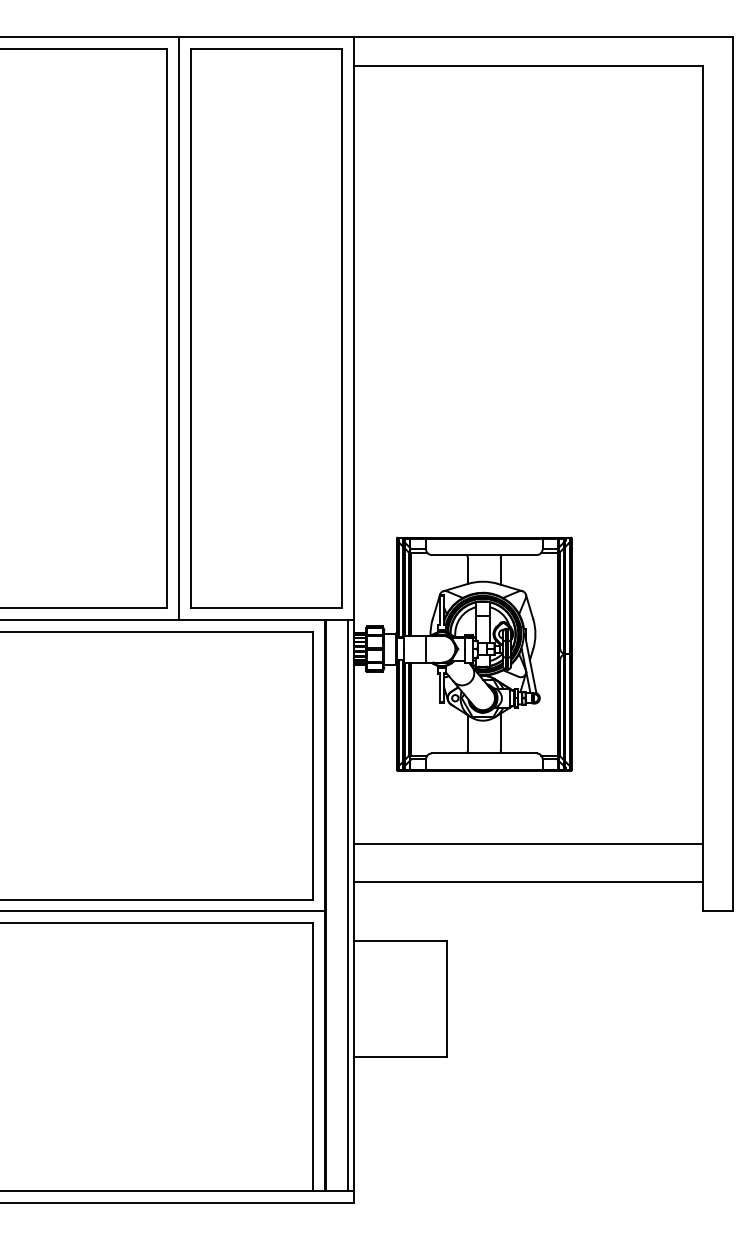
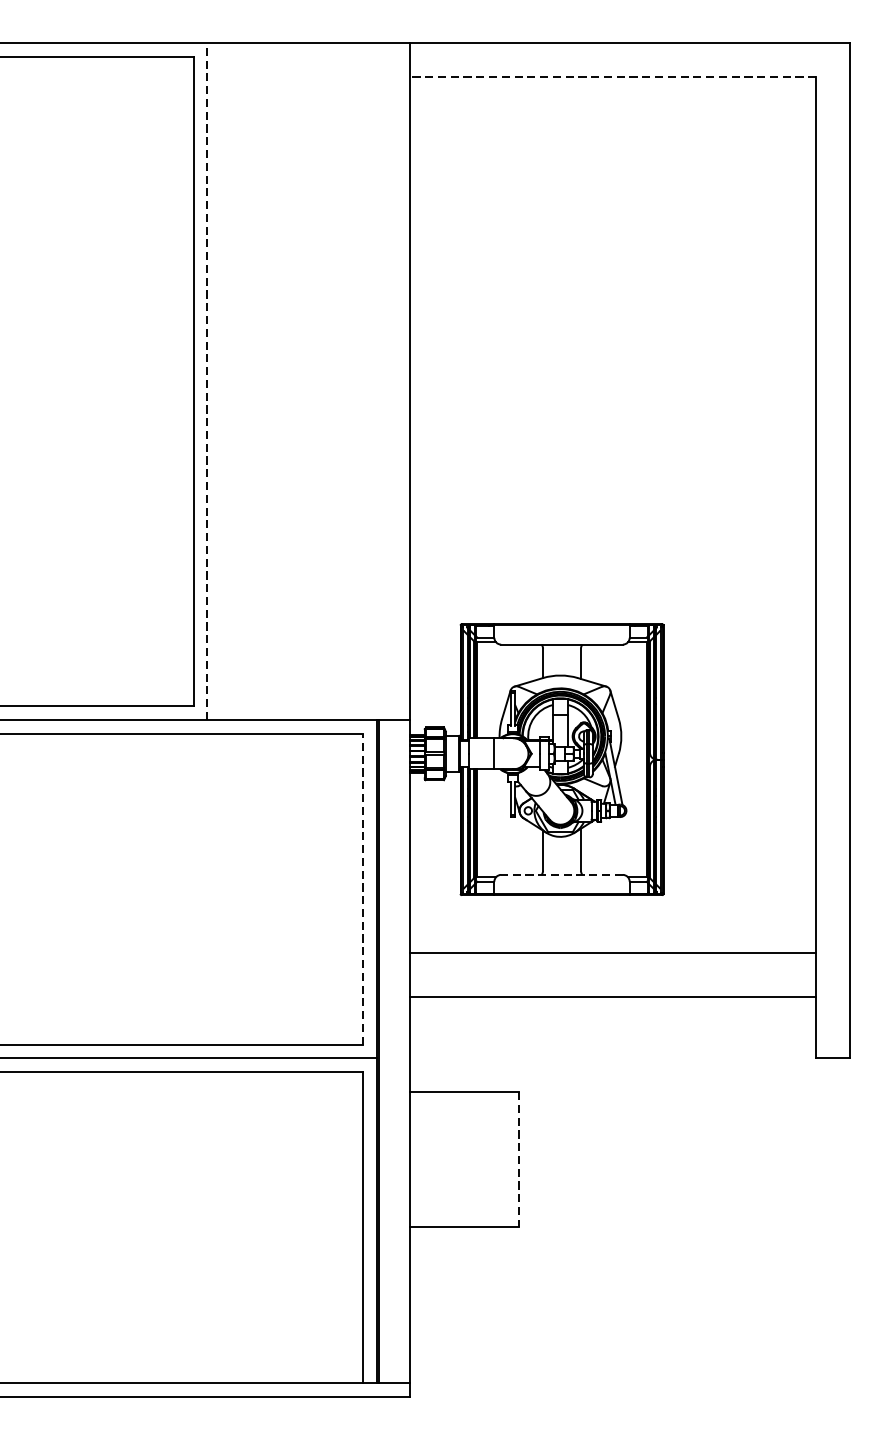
line: (528, 66) -> (613, 77), solid -> dashed
line: (178, 328) -> (206, 381), solid -> dashed
part: (266, 328) -> (309, 381), removed
line: (483, 753) -> (561, 874), solid -> dashed
line: (312, 765) -> (362, 888), solid -> dashed
line: (528, 844) -> (613, 952), moved
line: (528, 882) -> (613, 996), moved
line: (347, 905) -> (403, 1051), removed
line: (446, 999) -> (518, 1160), solid -> dashed

